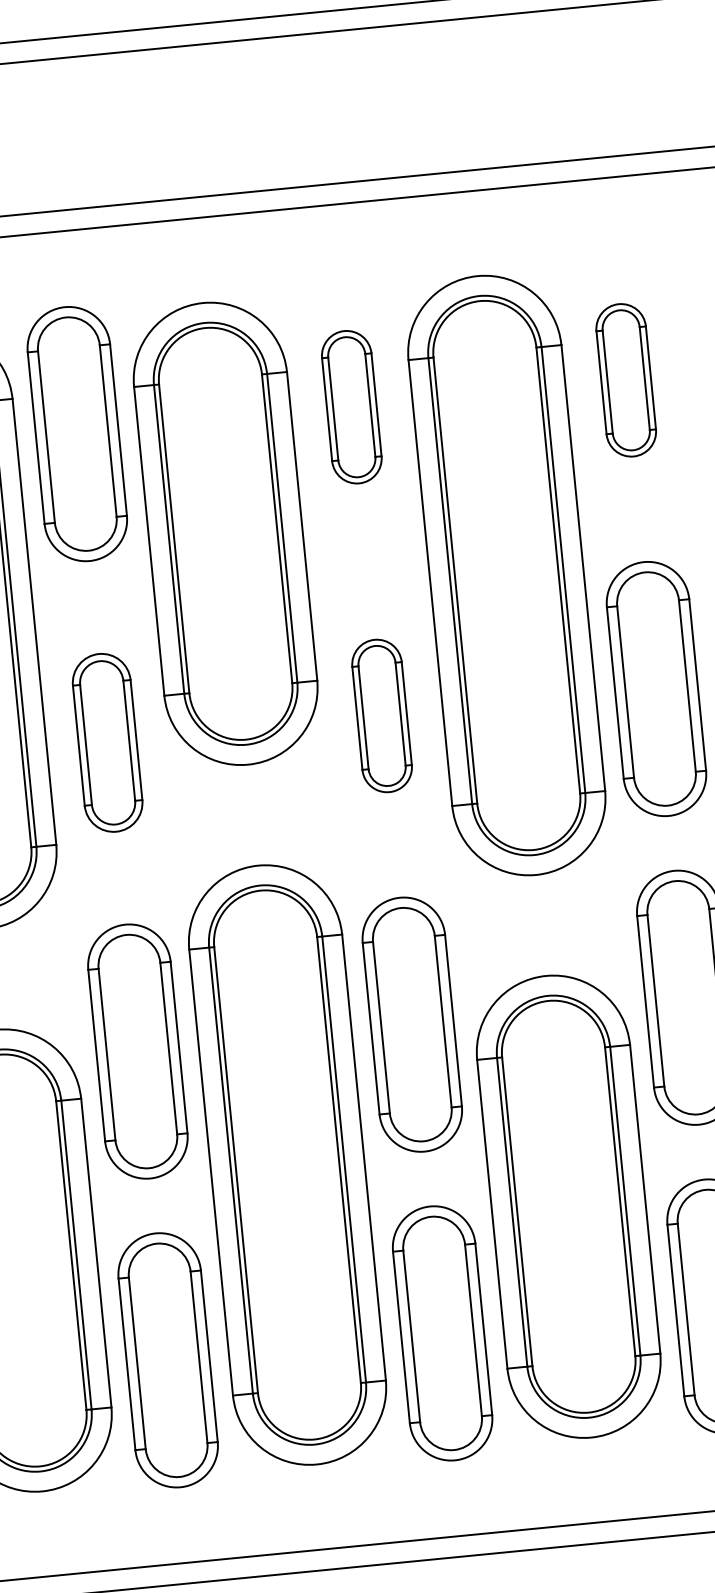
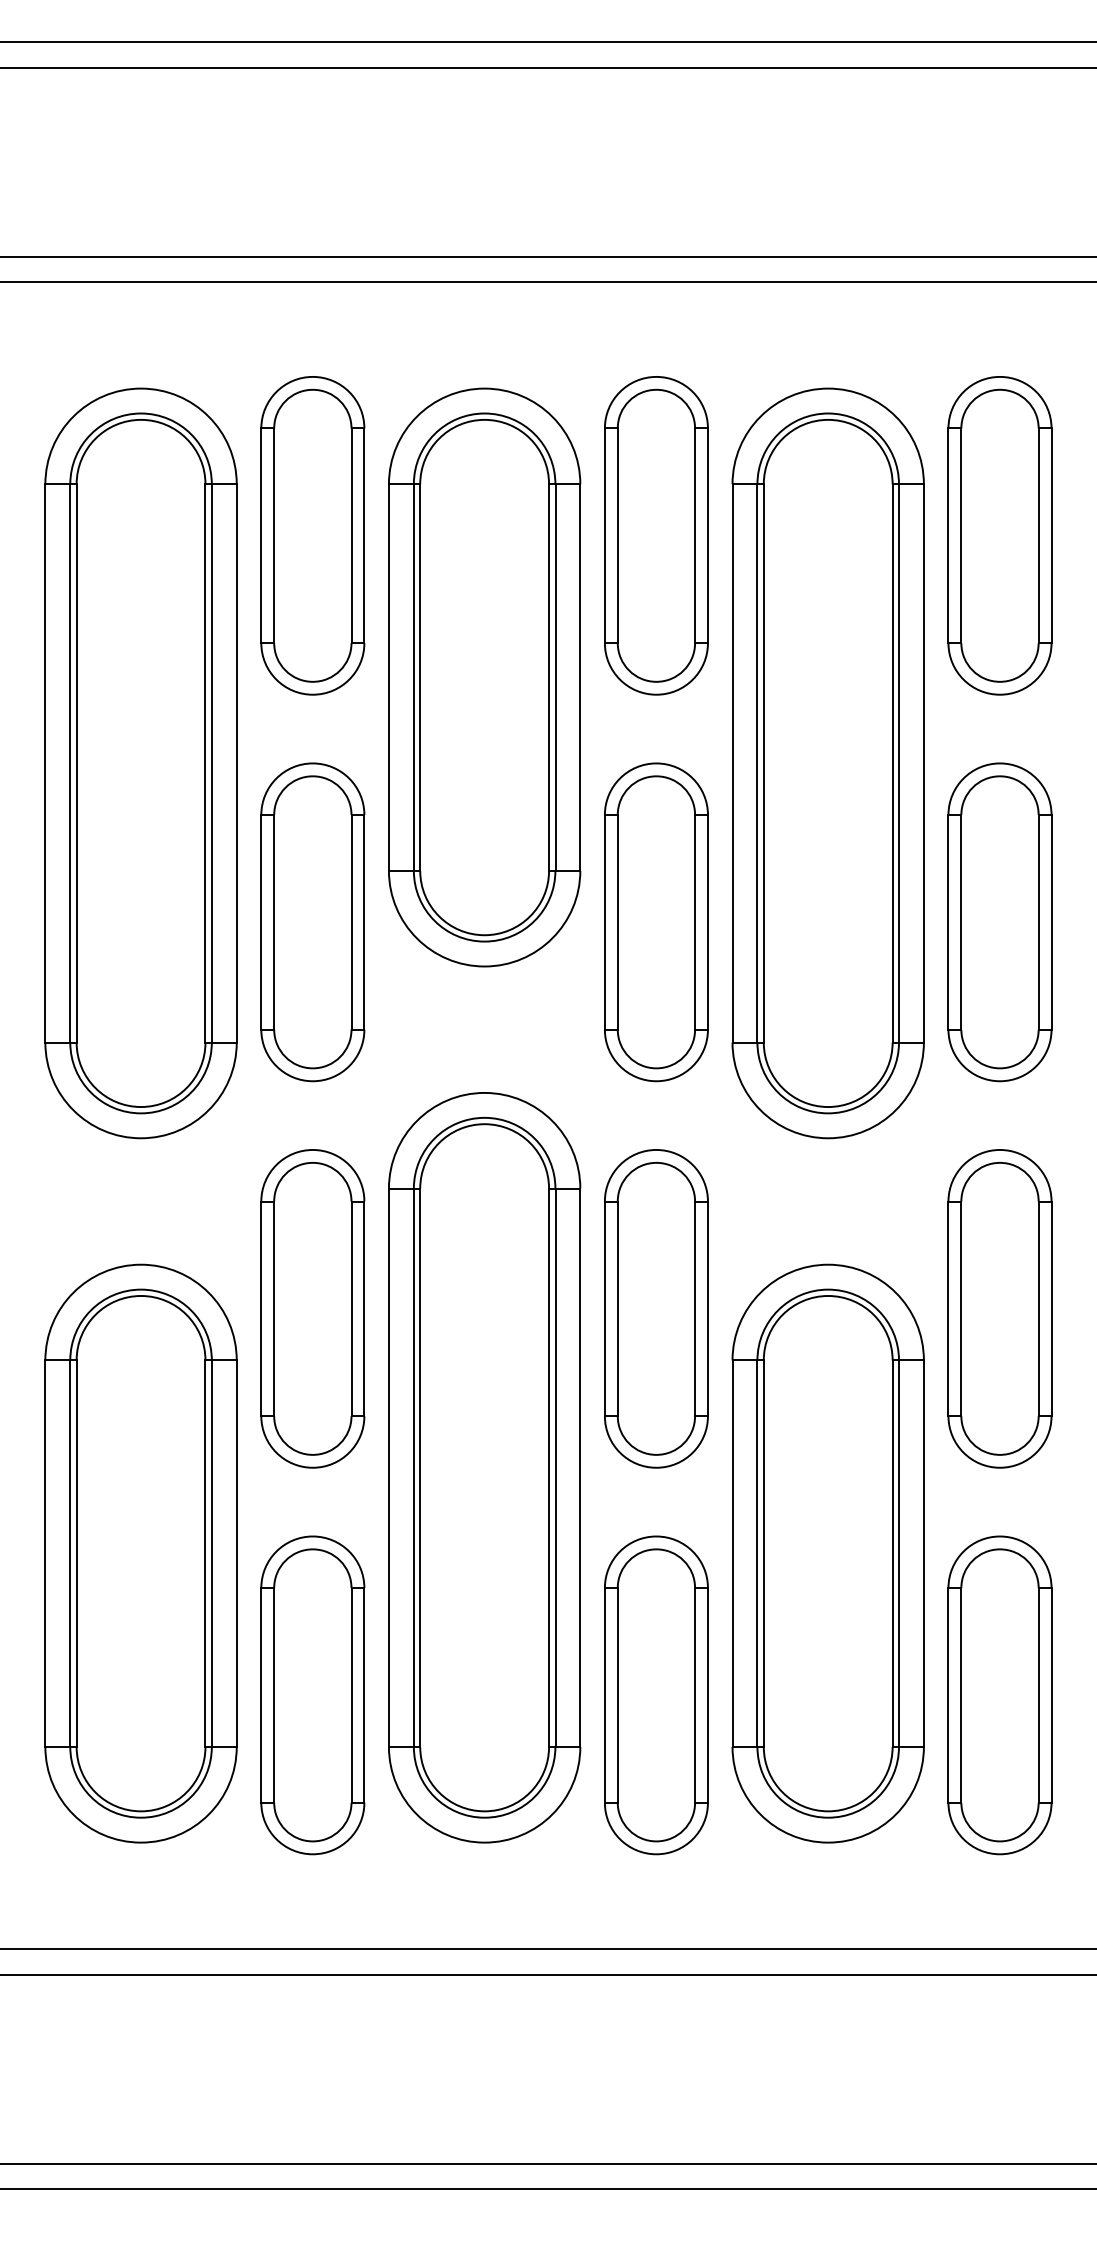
part: (625, 380) -> (999, 535), size x1.67
part: (351, 406) -> (656, 535), size x1.67
part: (382, 716) -> (656, 922), size x1.67
part: (107, 743) -> (312, 922), size x1.43

